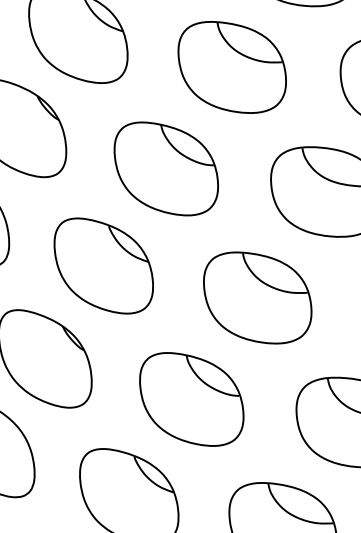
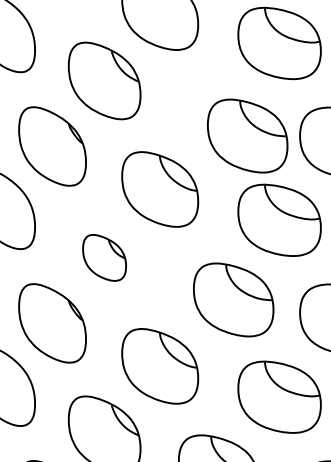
part: (232, 66) -> (247, 135), moved
part: (103, 265) -> (104, 257), size x0.6
part: (257, 297) -> (233, 299), moved

